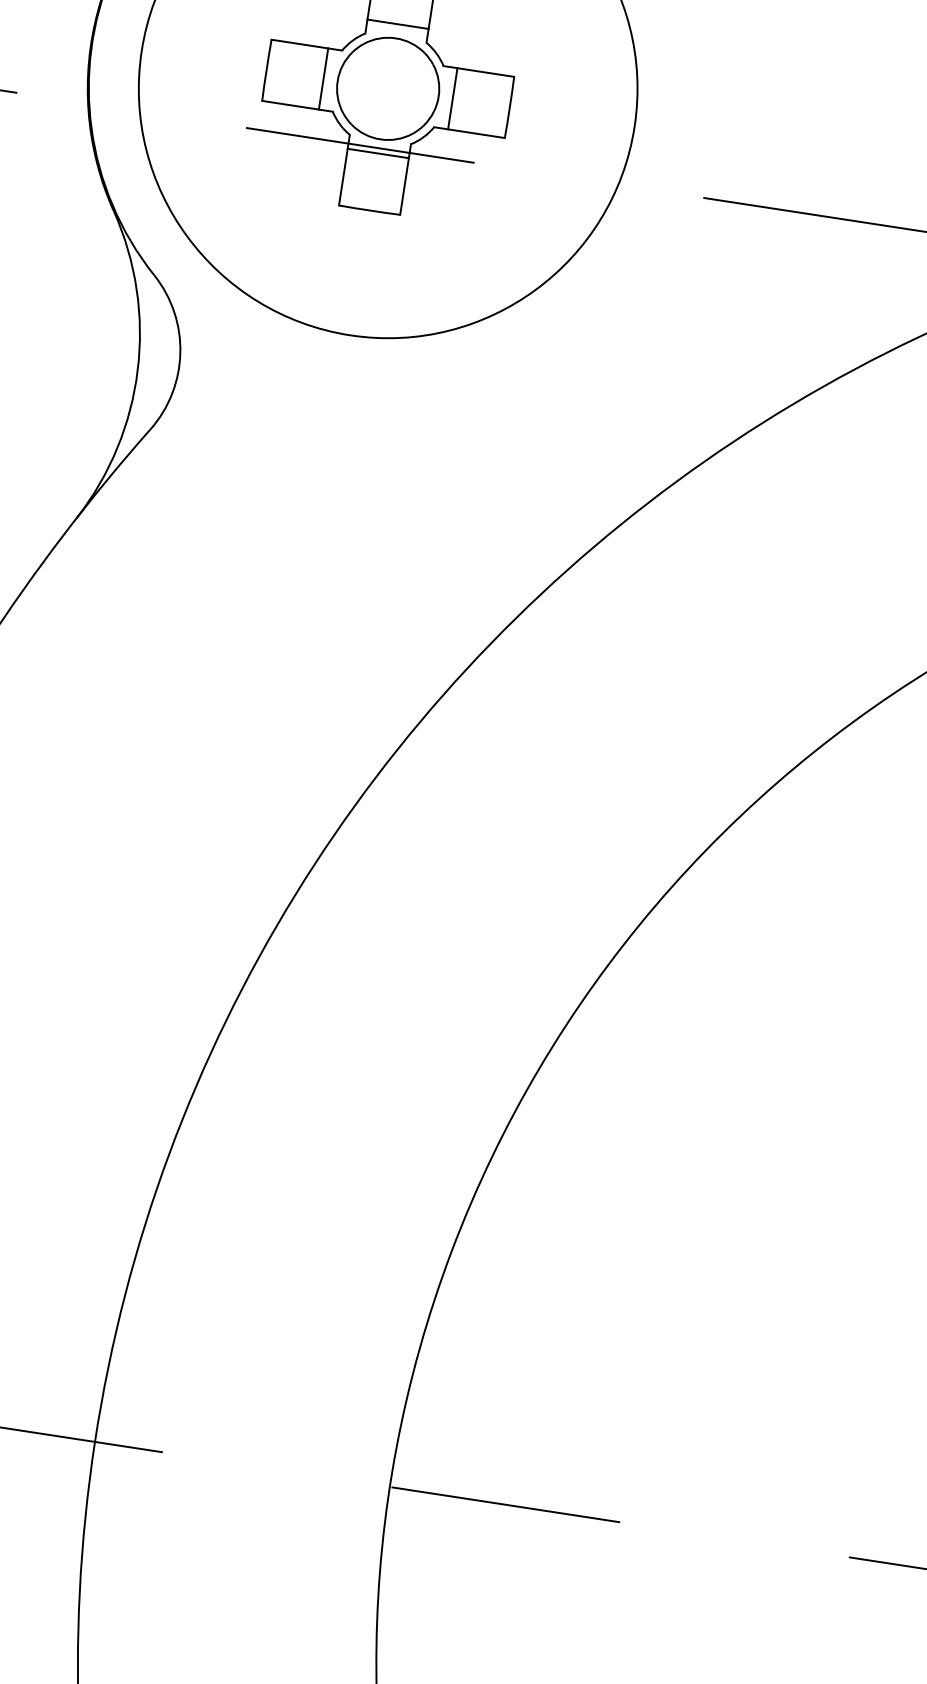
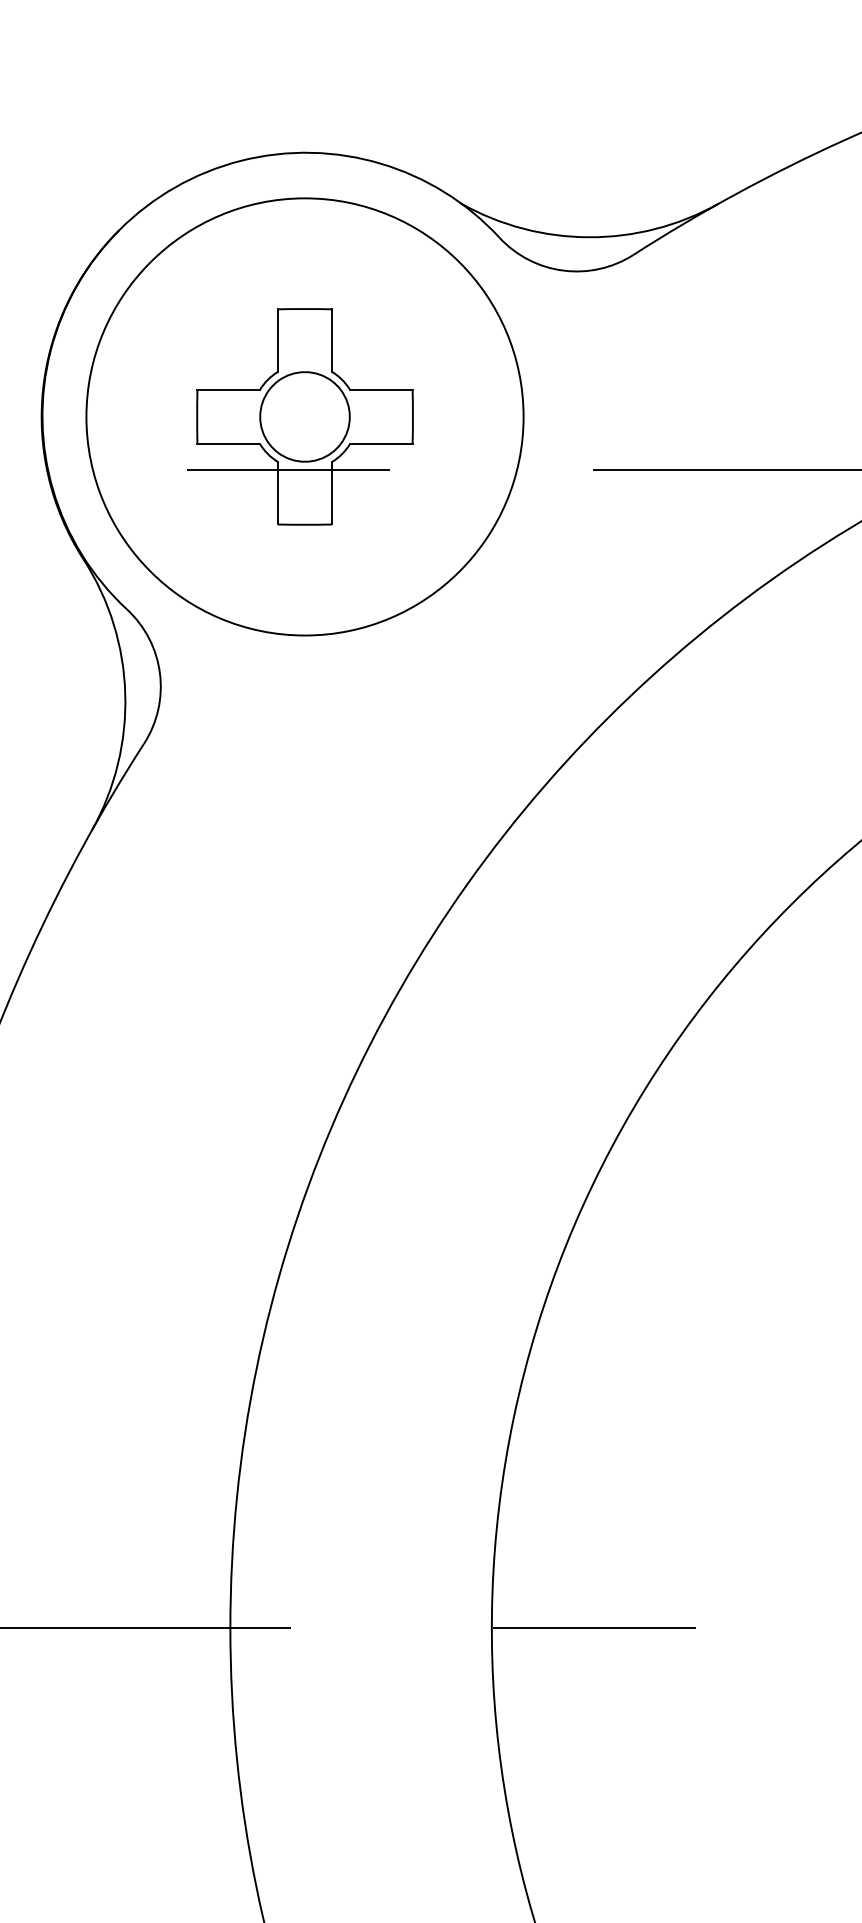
line: (397, 24) -> (304, 359), removed
line: (323, 78) -> (247, 416), removed
line: (453, 98) -> (362, 416), removed
line: (377, 153) -> (304, 474), removed

